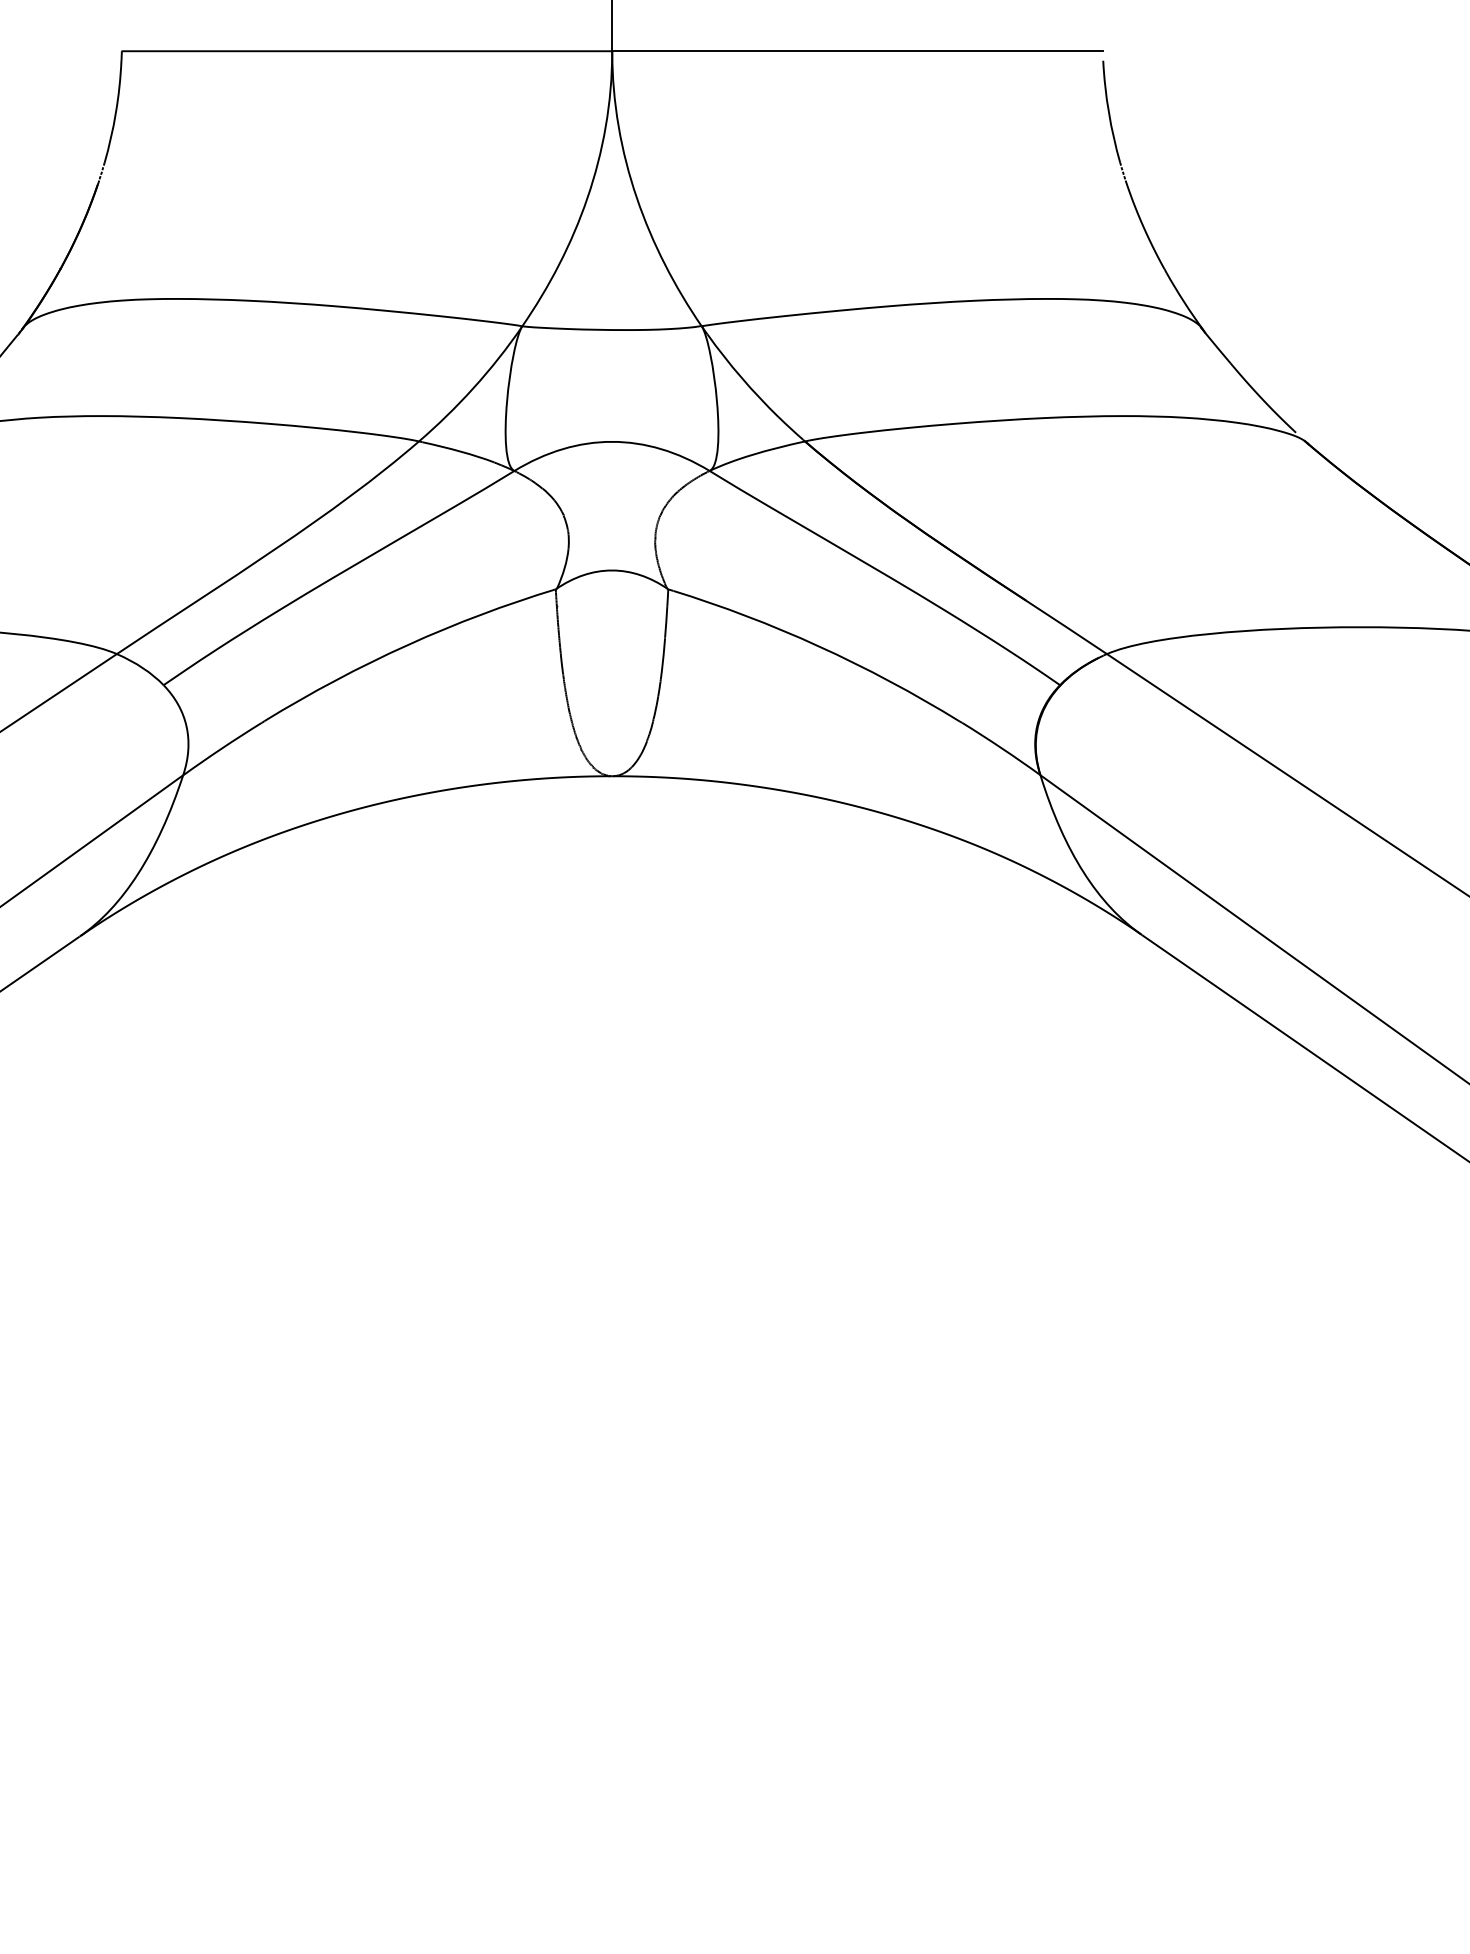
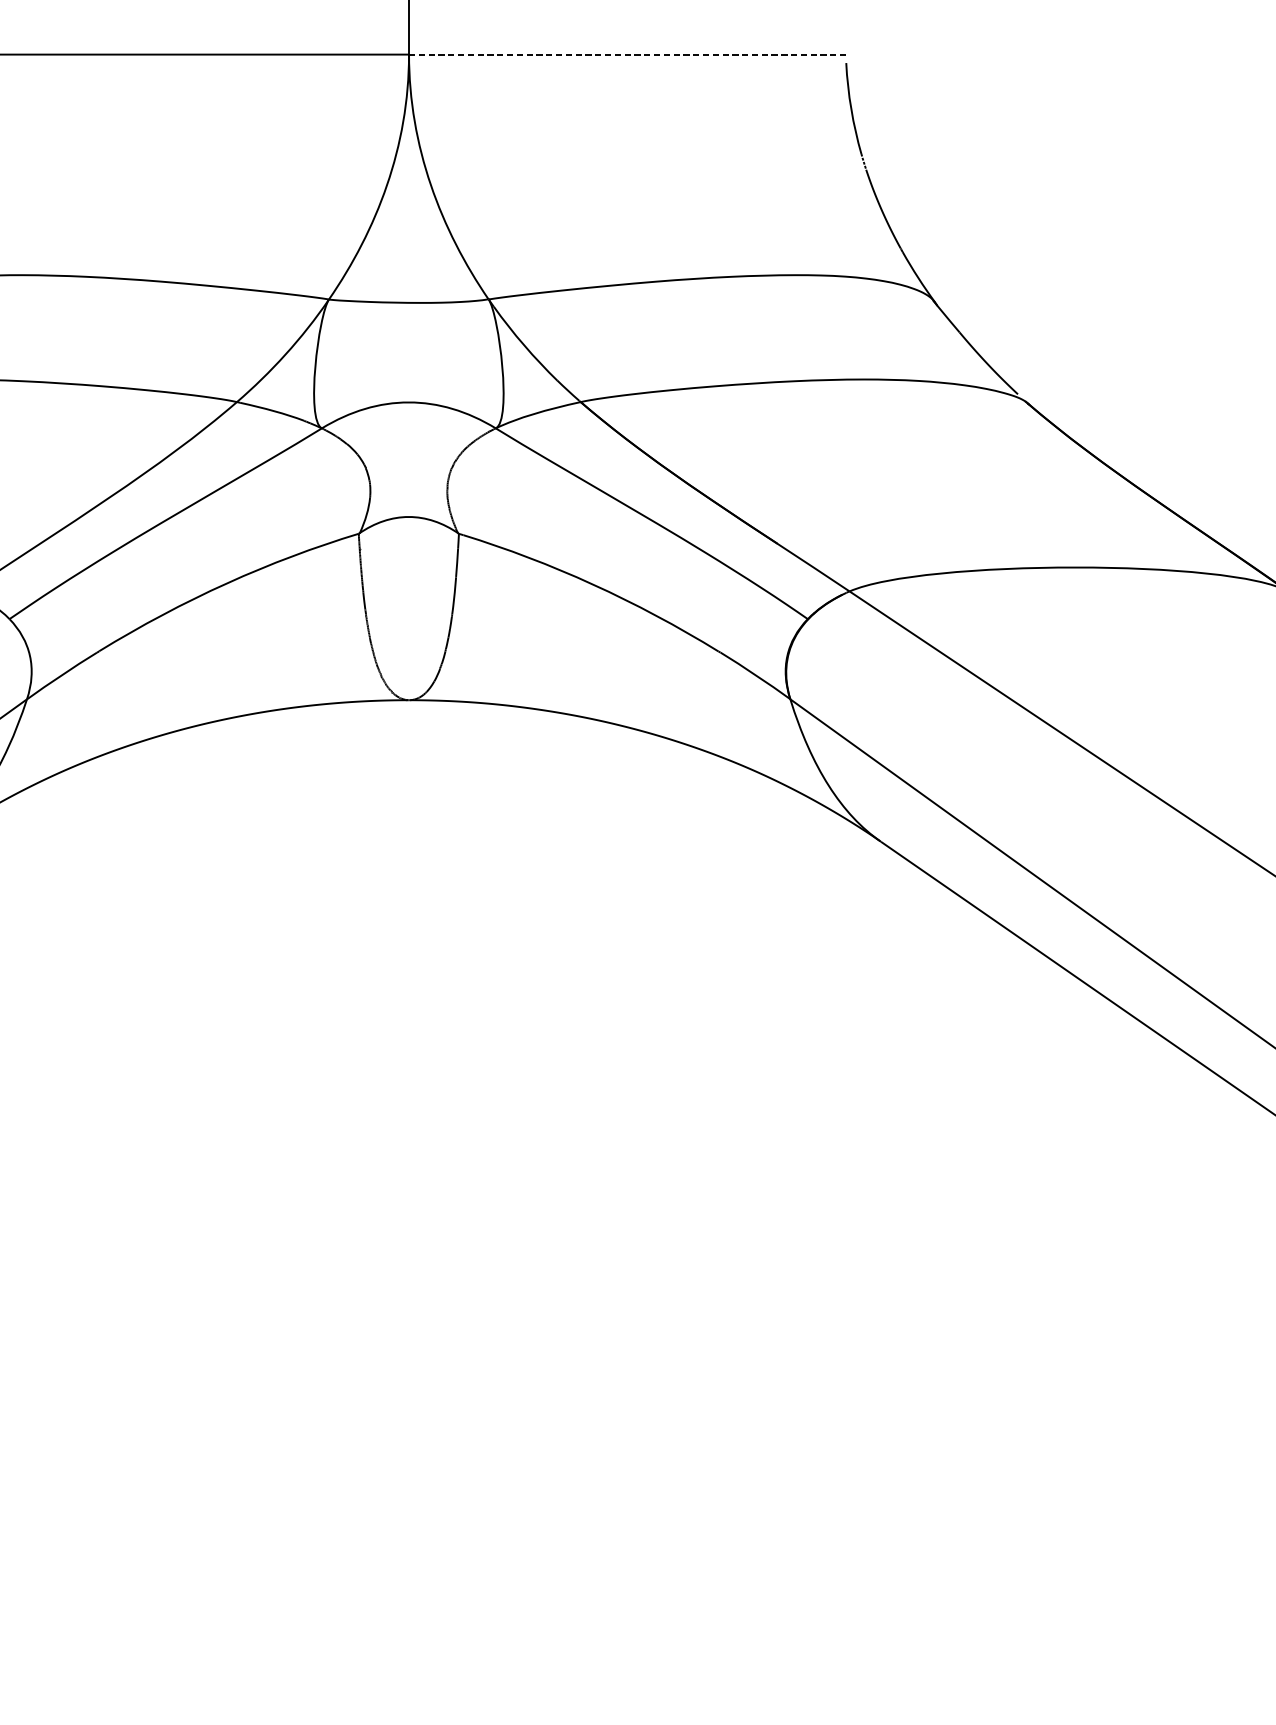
line: (858, 51) -> (628, 54), solid -> dashed

